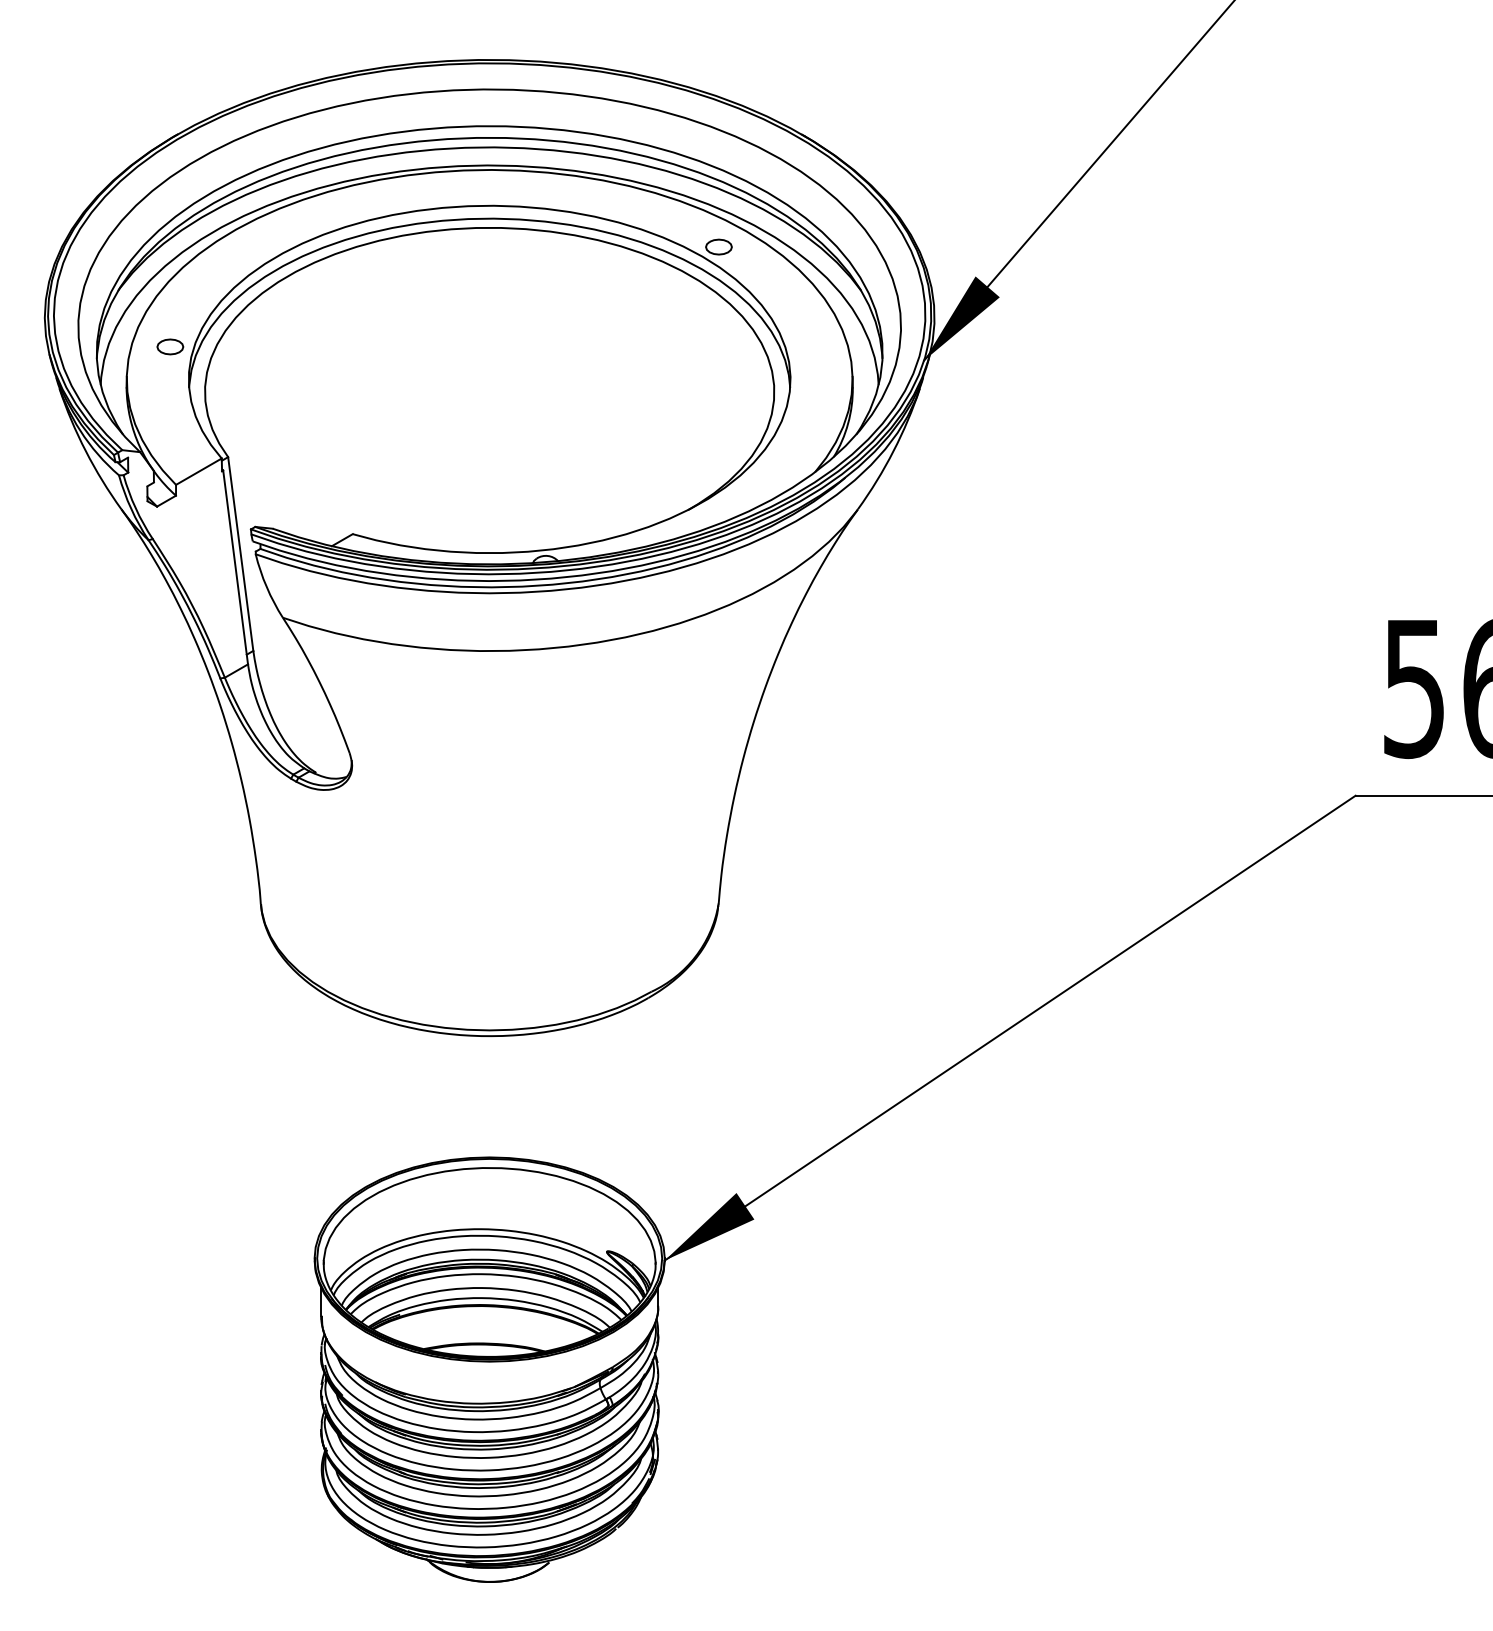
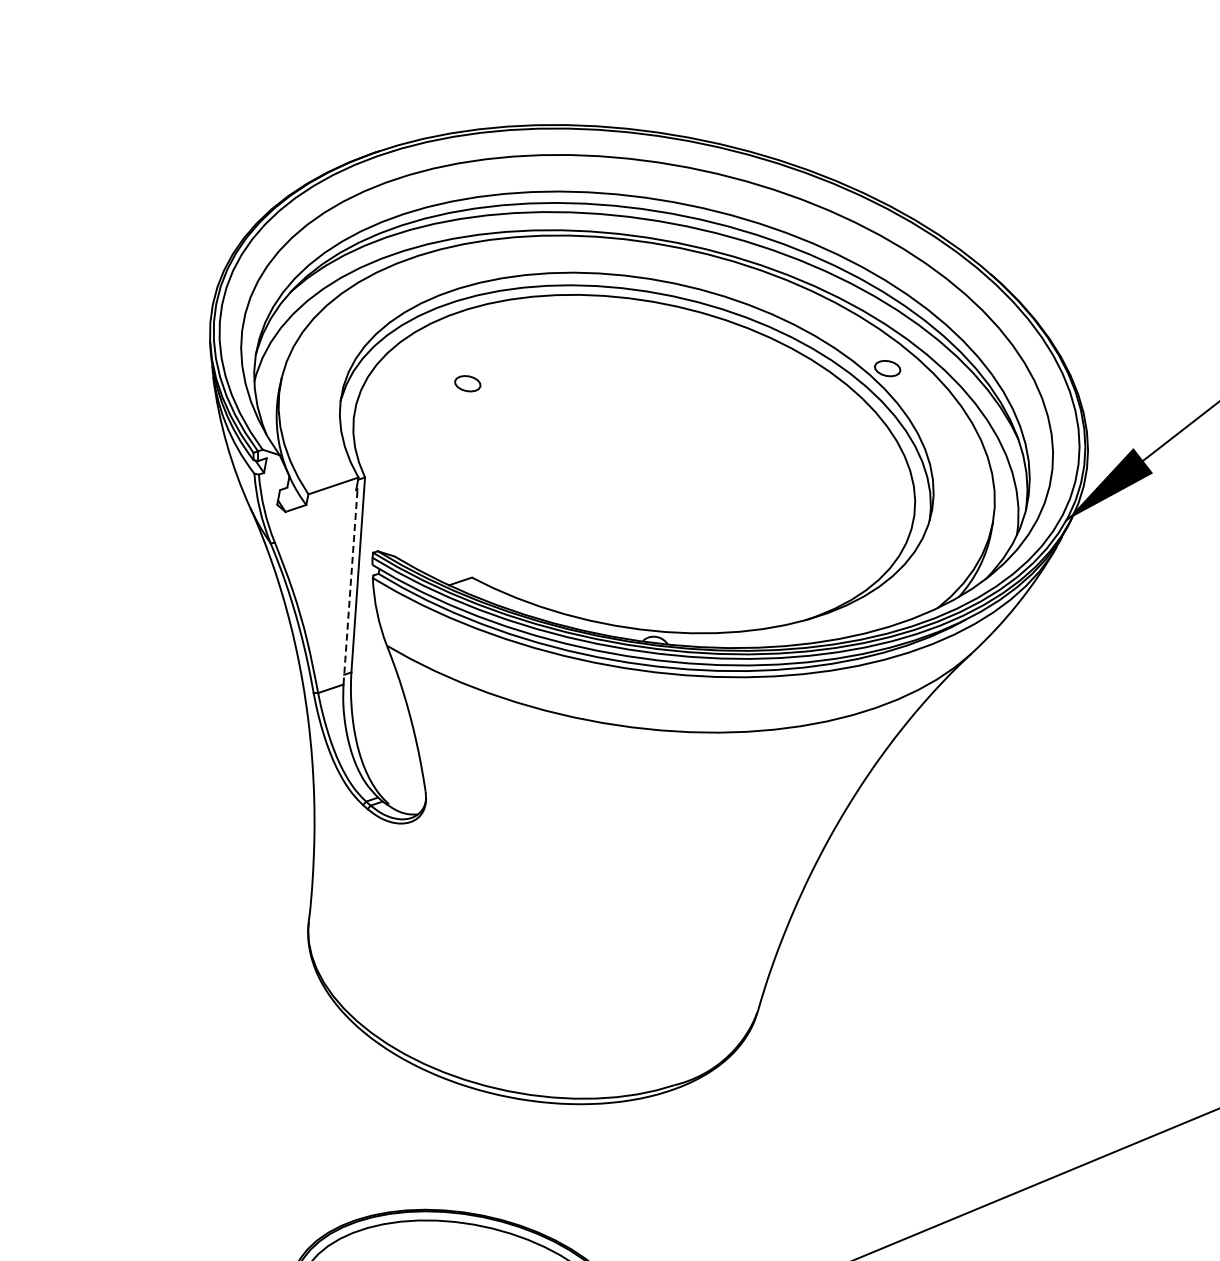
part: (170, 346) -> (468, 383), moved
line: (235, 567) -> (350, 587), solid -> dashed

